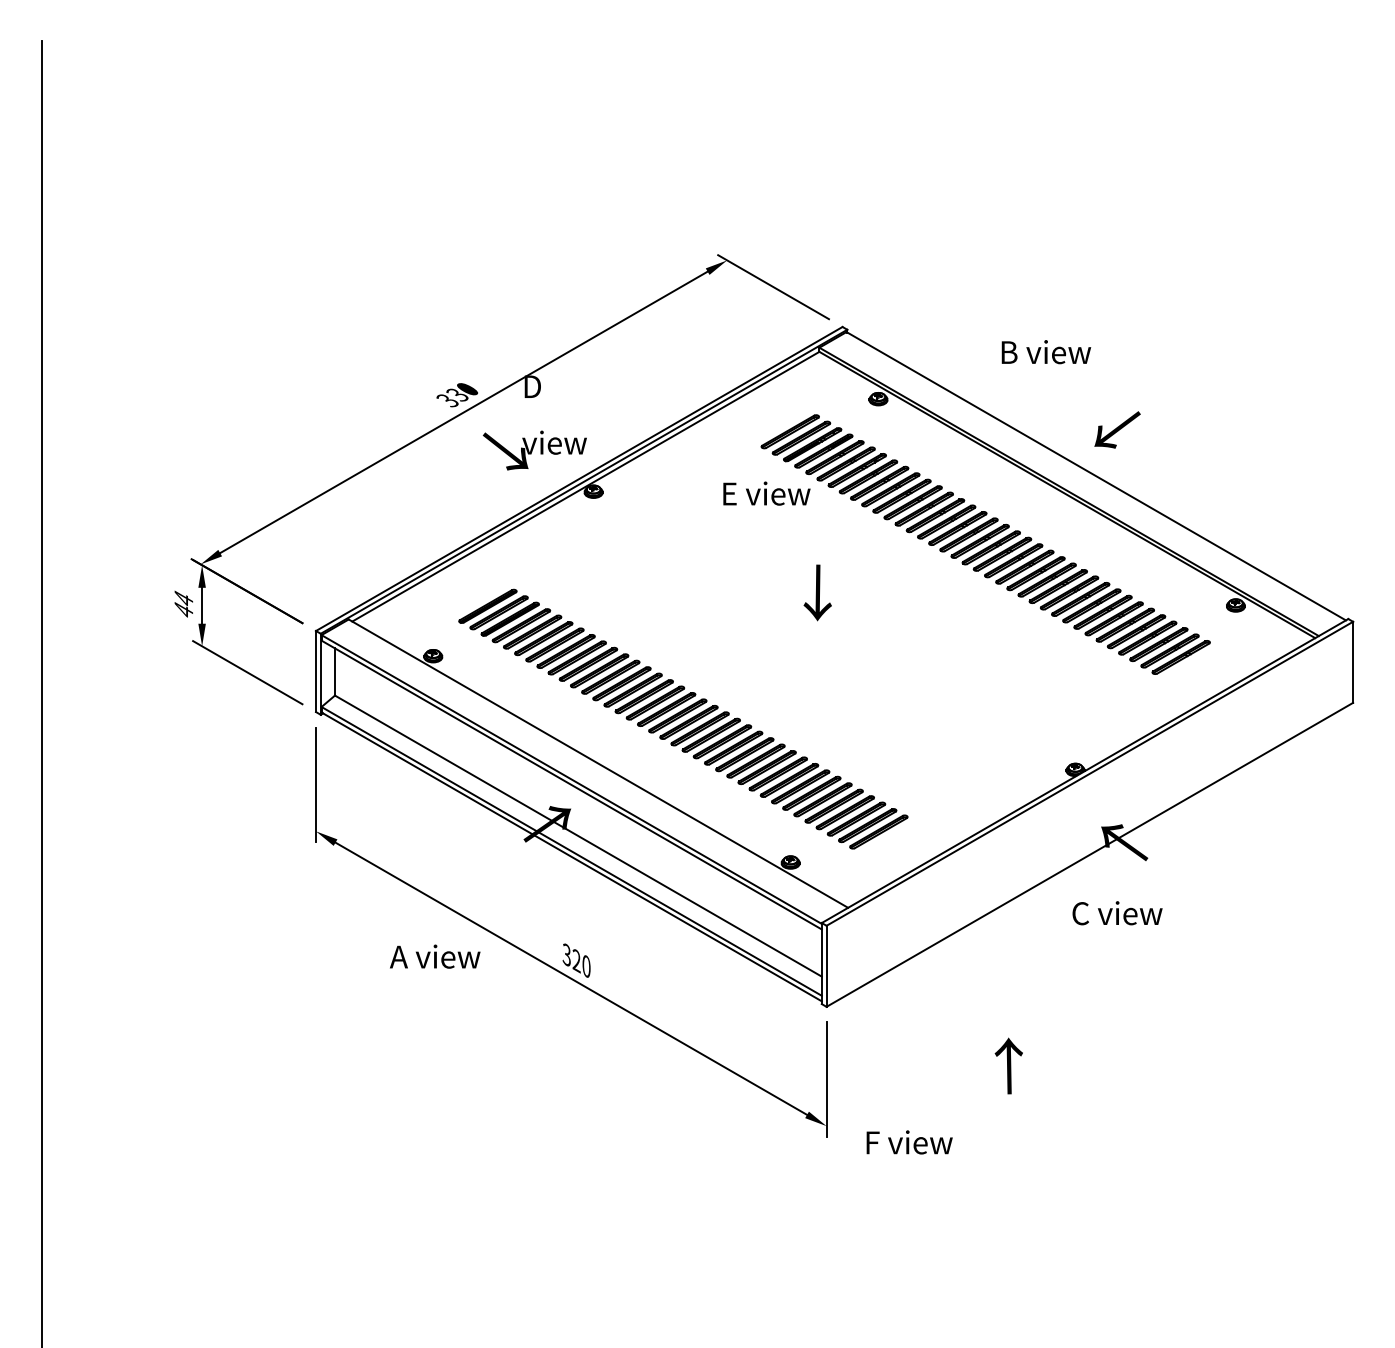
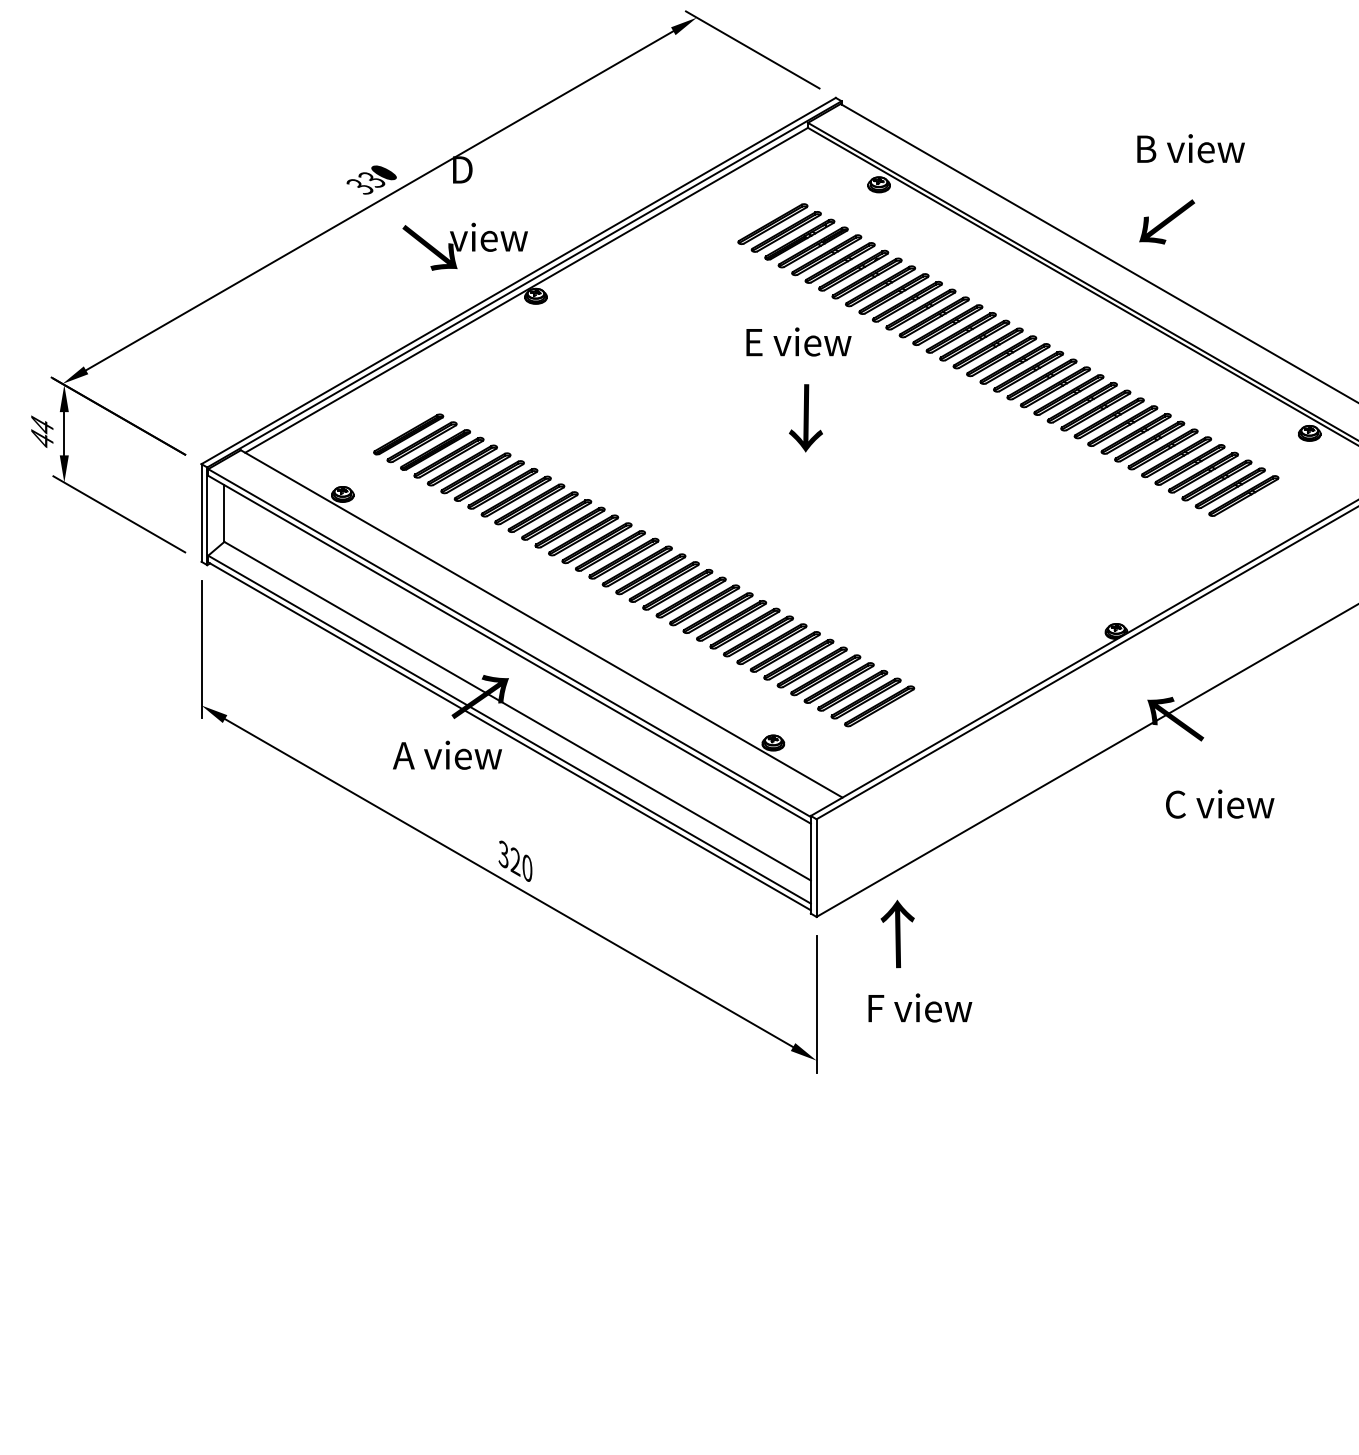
text: (1046, 352) -> (1191, 149), moved
text: (766, 493) -> (798, 341), moved
text: (1117, 913) -> (1220, 804), moved
text: (435, 956) -> (447, 755), moved
text: (1008, 1065) -> (897, 933), moved
text: (909, 1142) -> (920, 1008), moved

